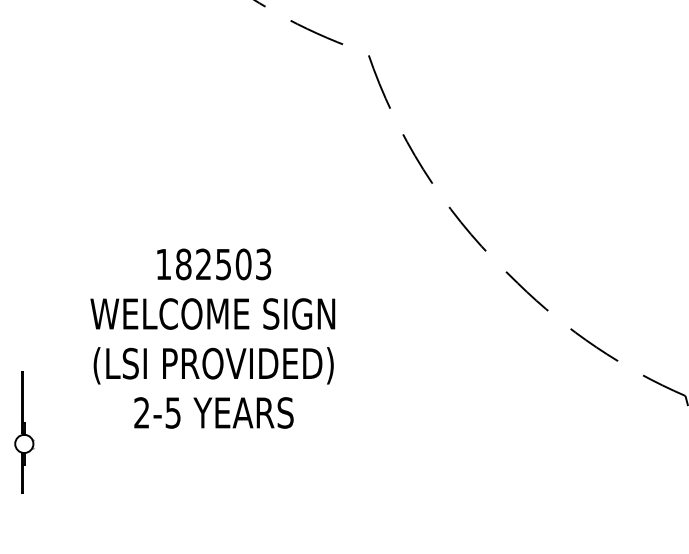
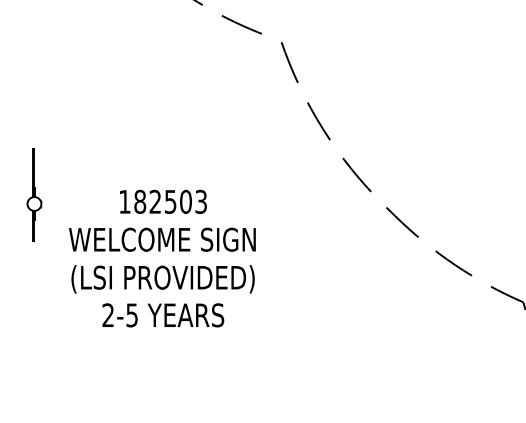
part: (24, 431) -> (34, 194), moved

